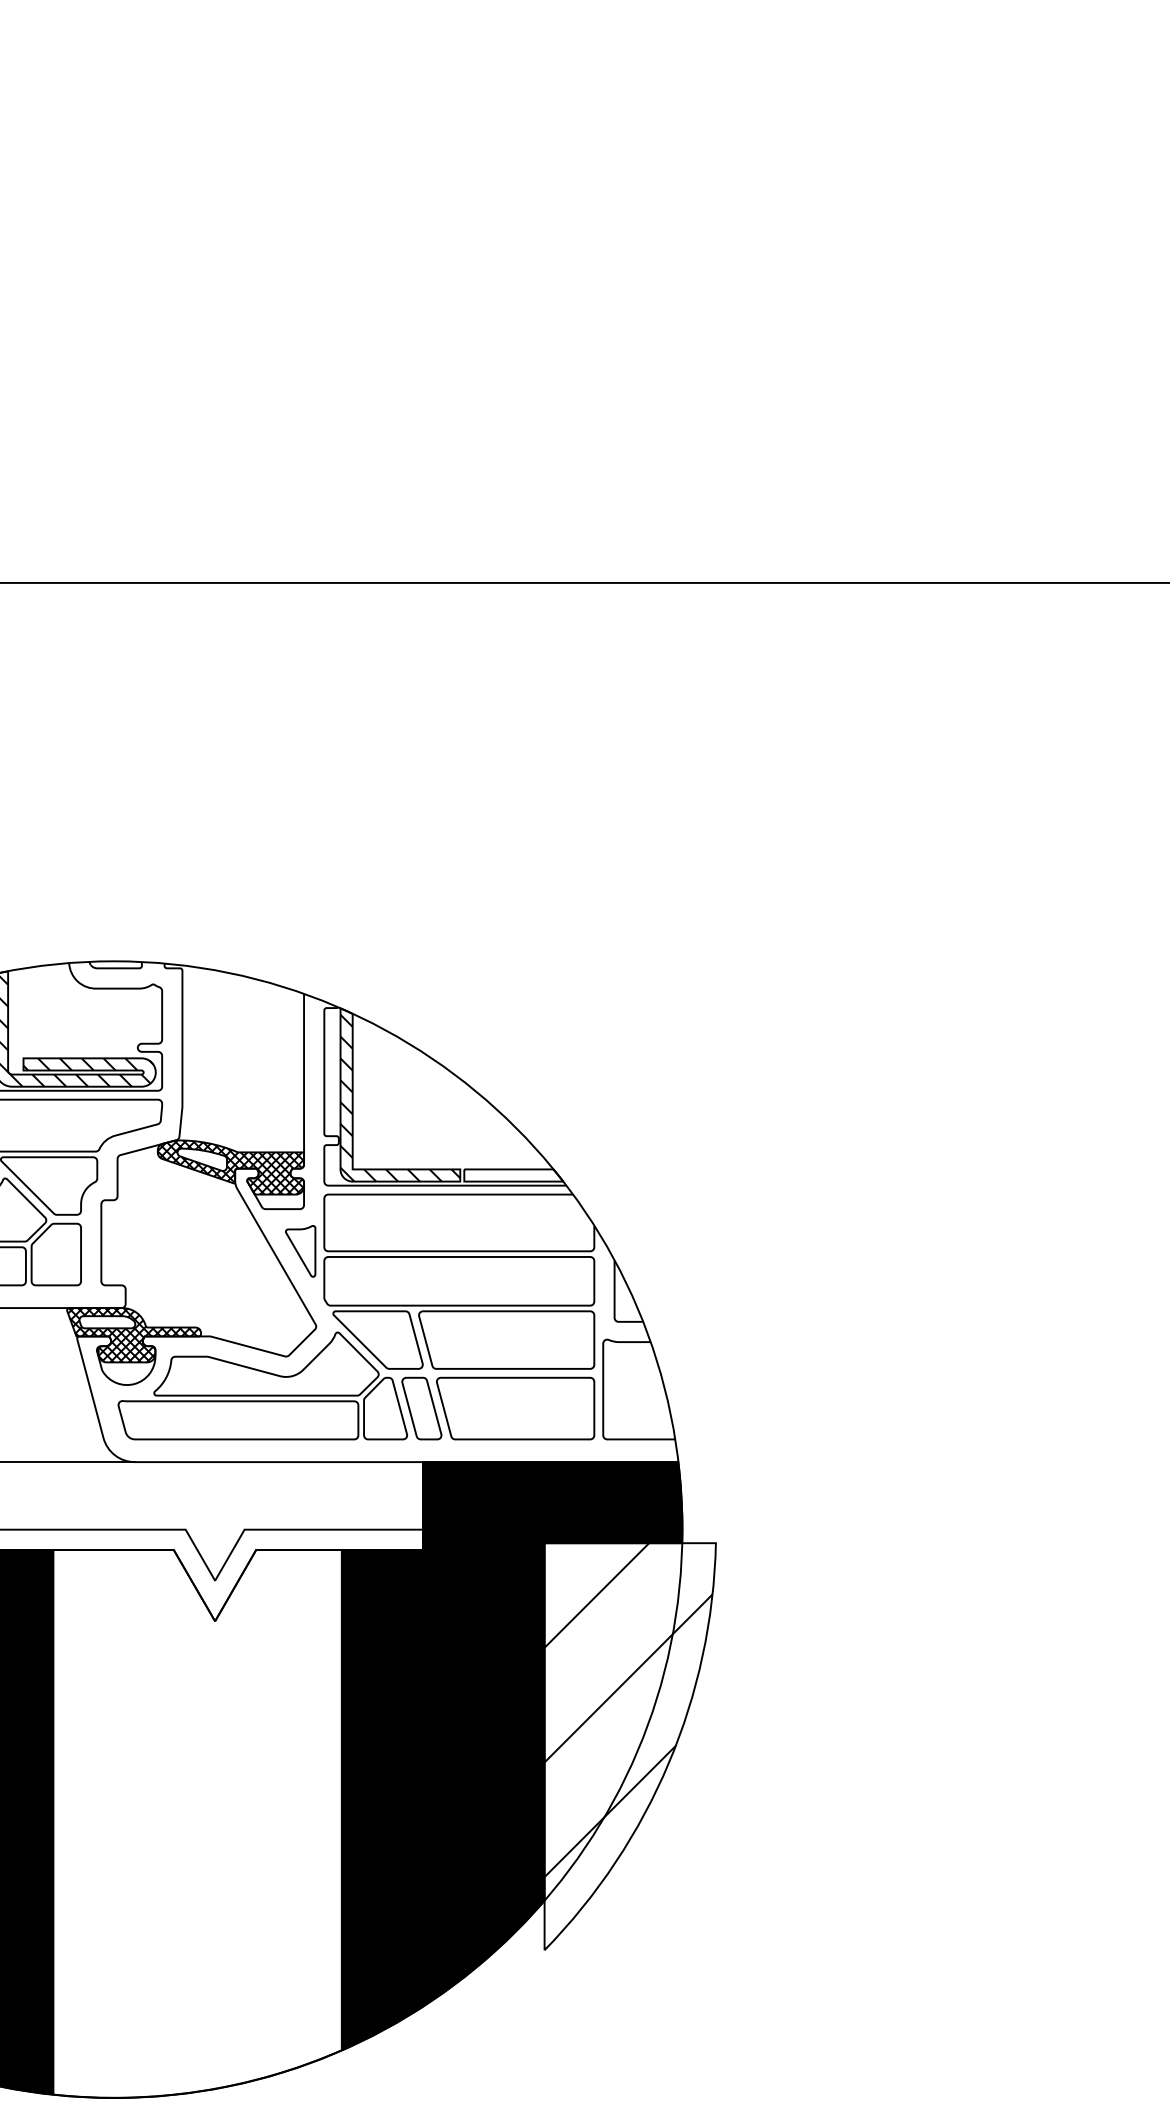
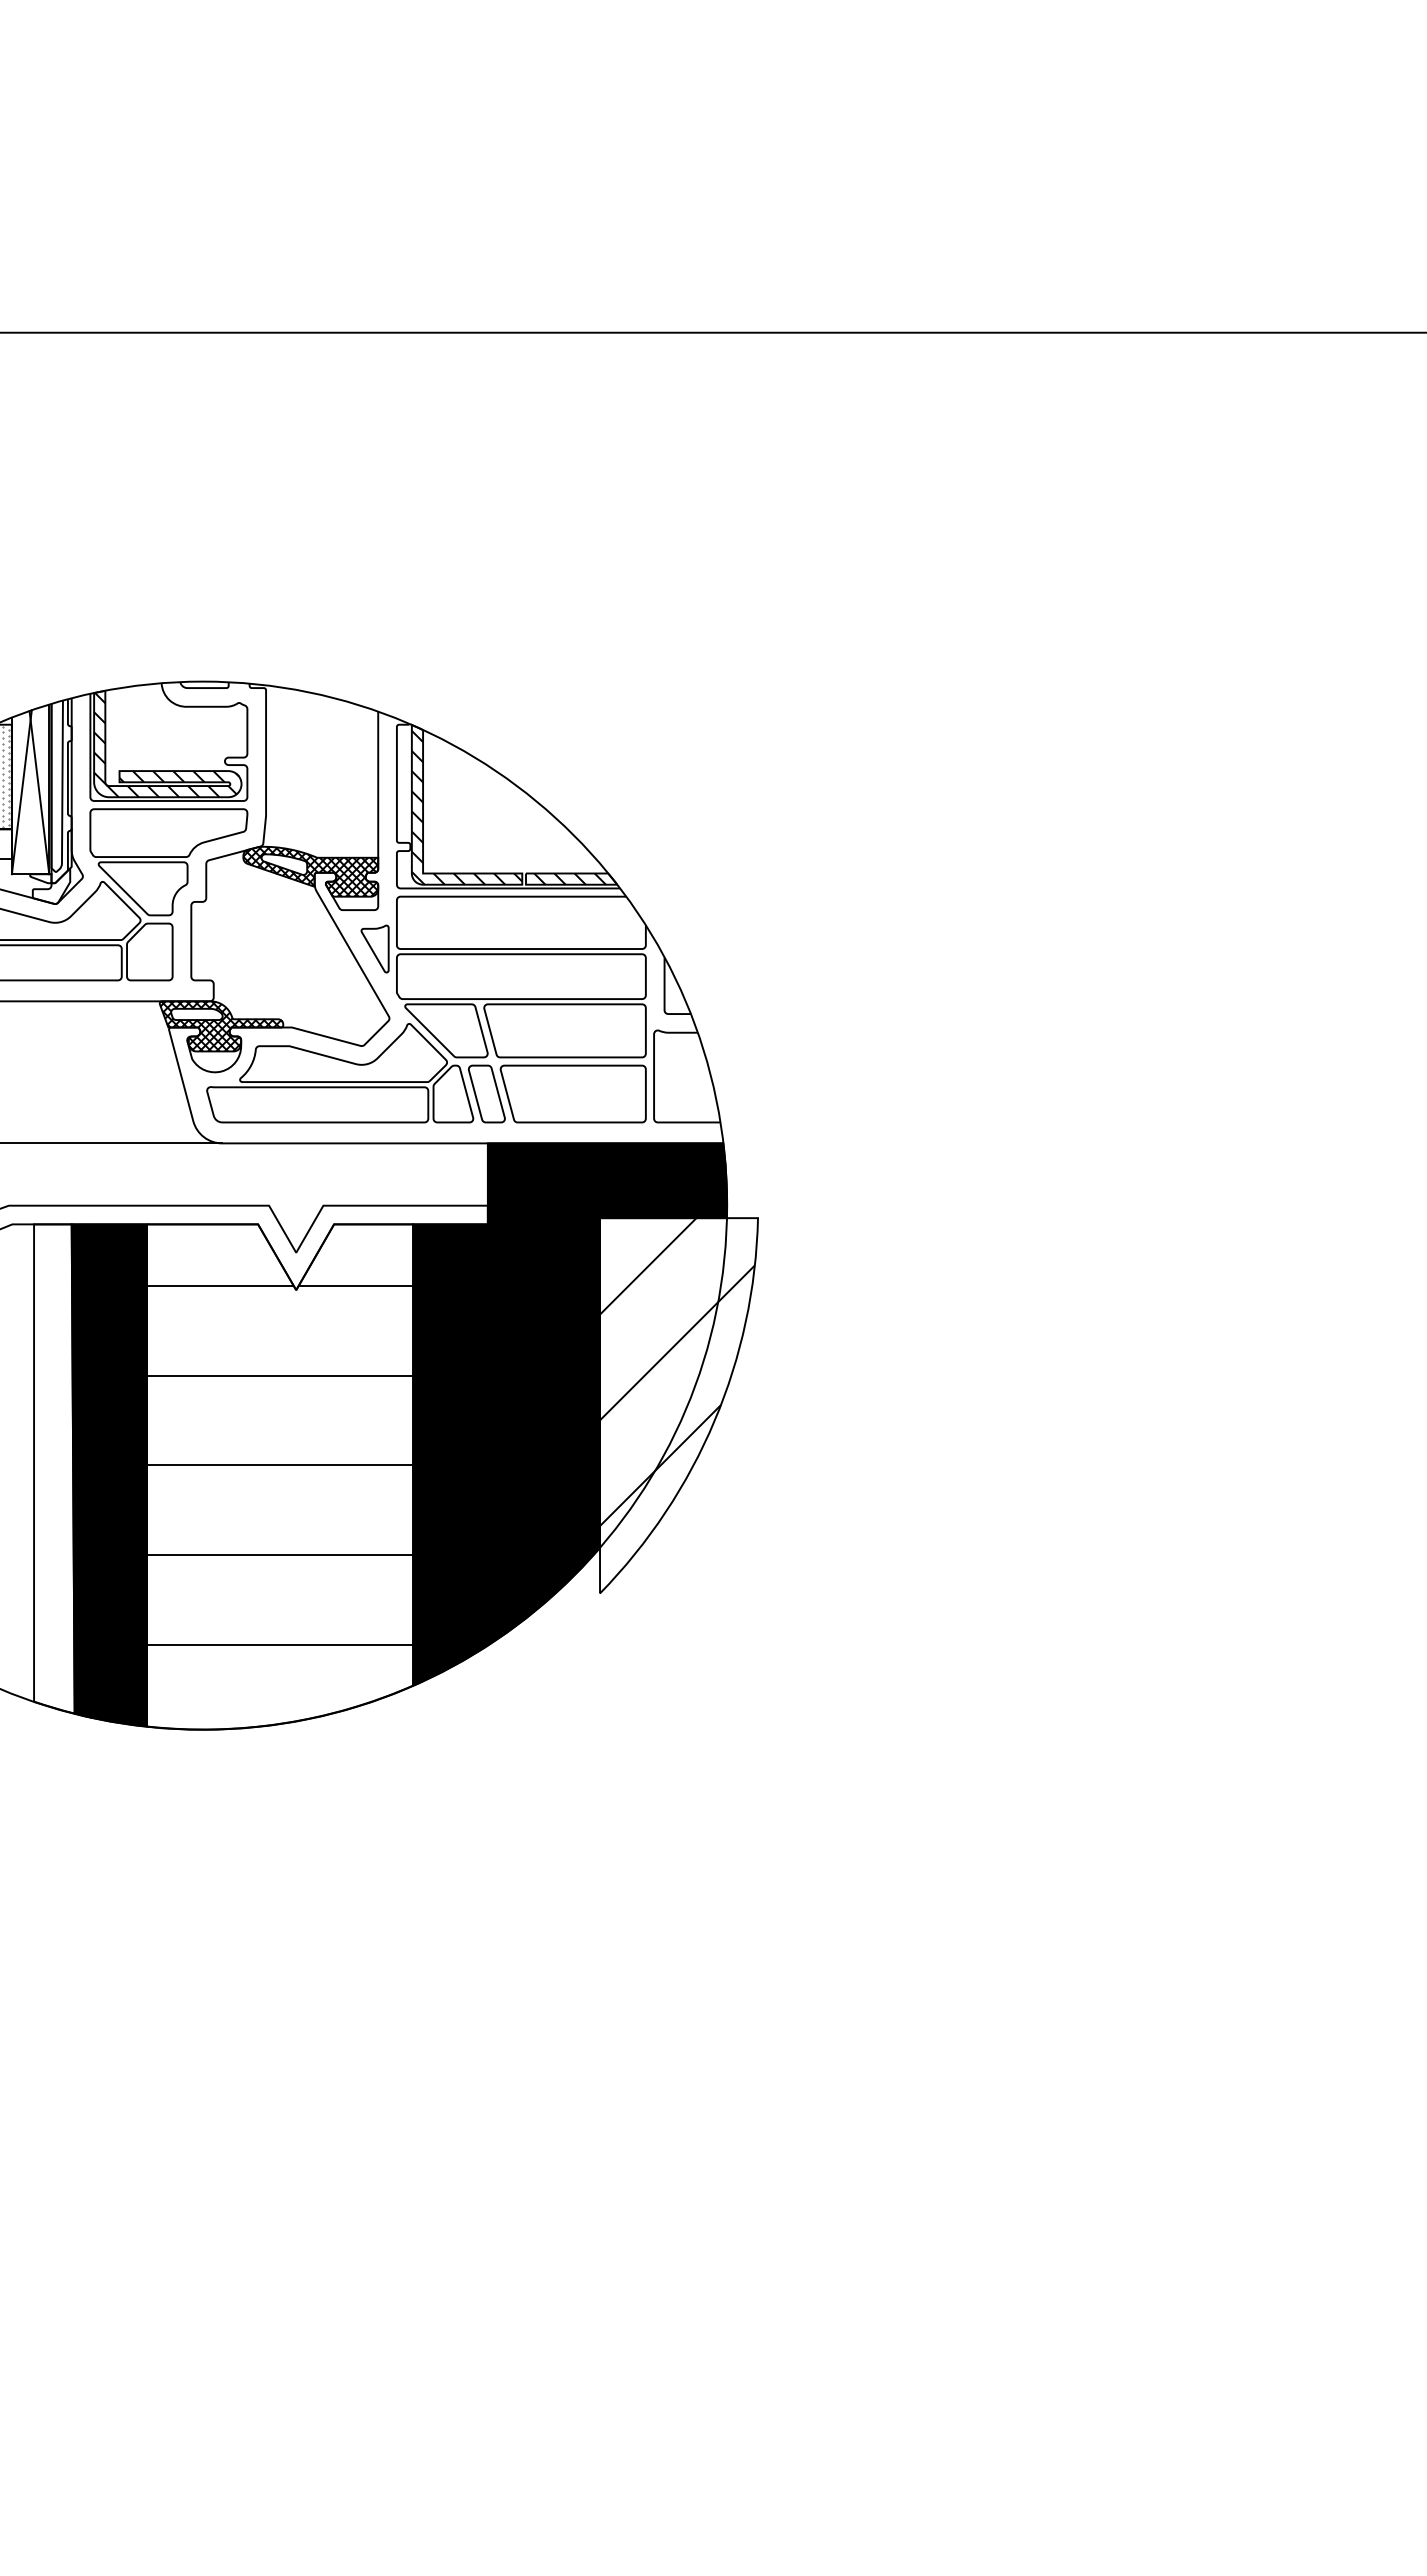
hatch: (511, 1174) -> (569, 878), added
hatch: (196, 1810) -> (279, 1464), added

